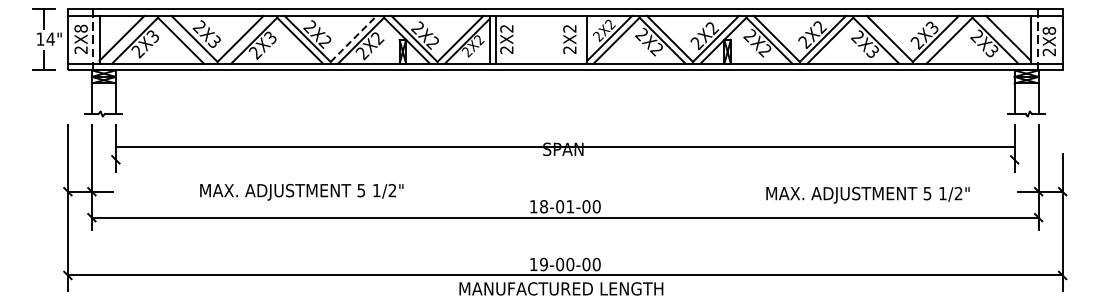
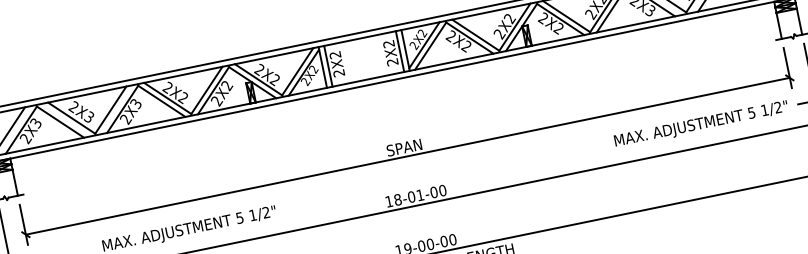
line: (353, 38) -> (206, 90), dashed -> solid
line: (580, 39) -> (399, 51), added
line: (564, 146) -> (407, 156), moved
text: (867, 194) -> (700, 124), moved

